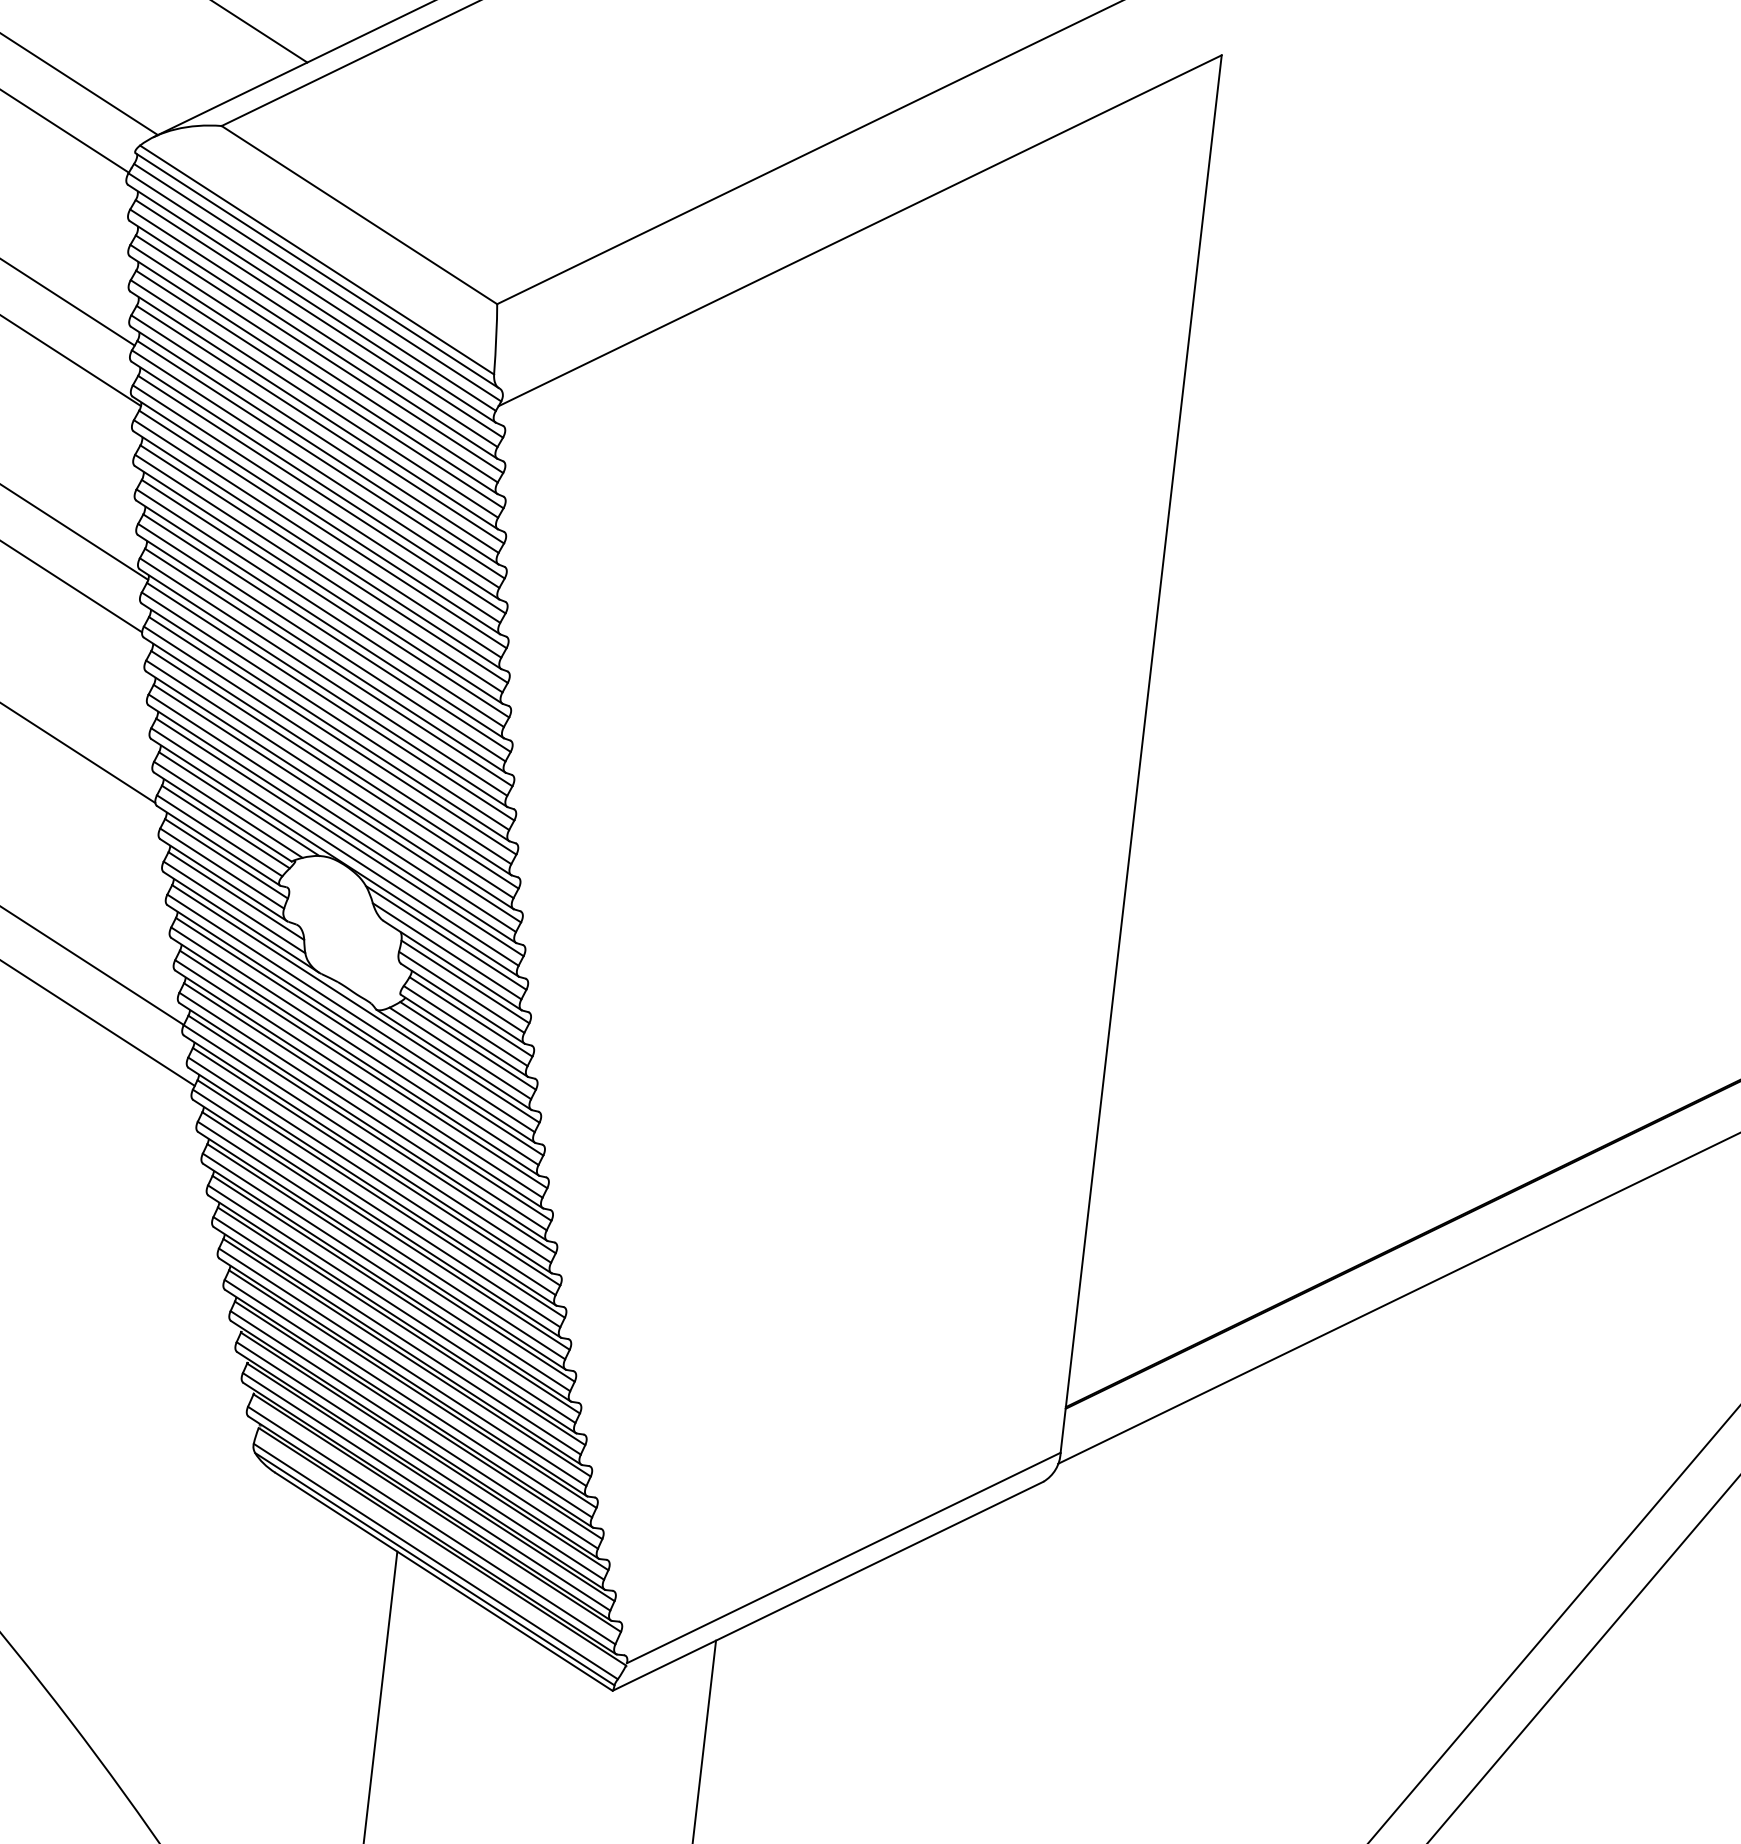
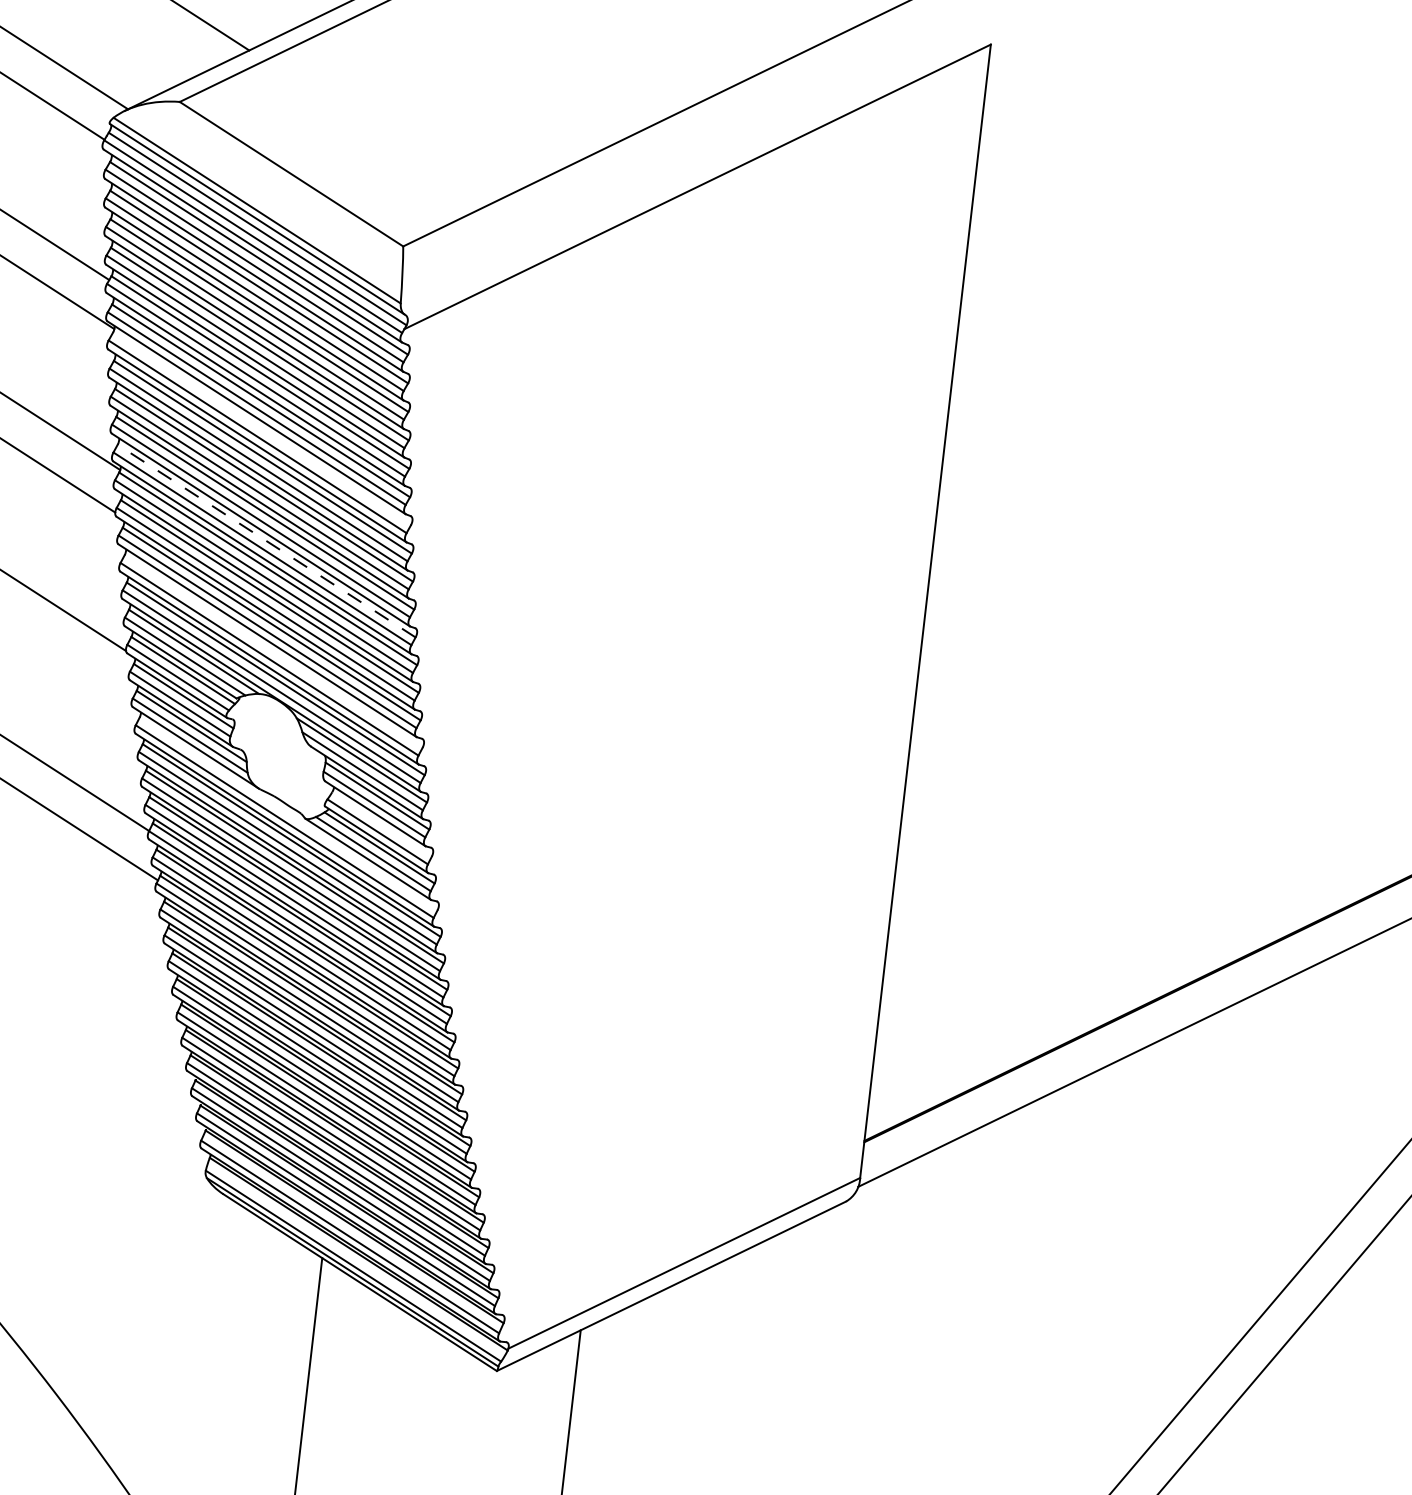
line: (322, 529) -> (261, 429), removed
line: (328, 667) -> (266, 541), solid -> dashed
line: (337, 803) -> (273, 651), removed
line: (355, 1003) -> (288, 813), removed
line: (470, 1016) -> (381, 824), removed

